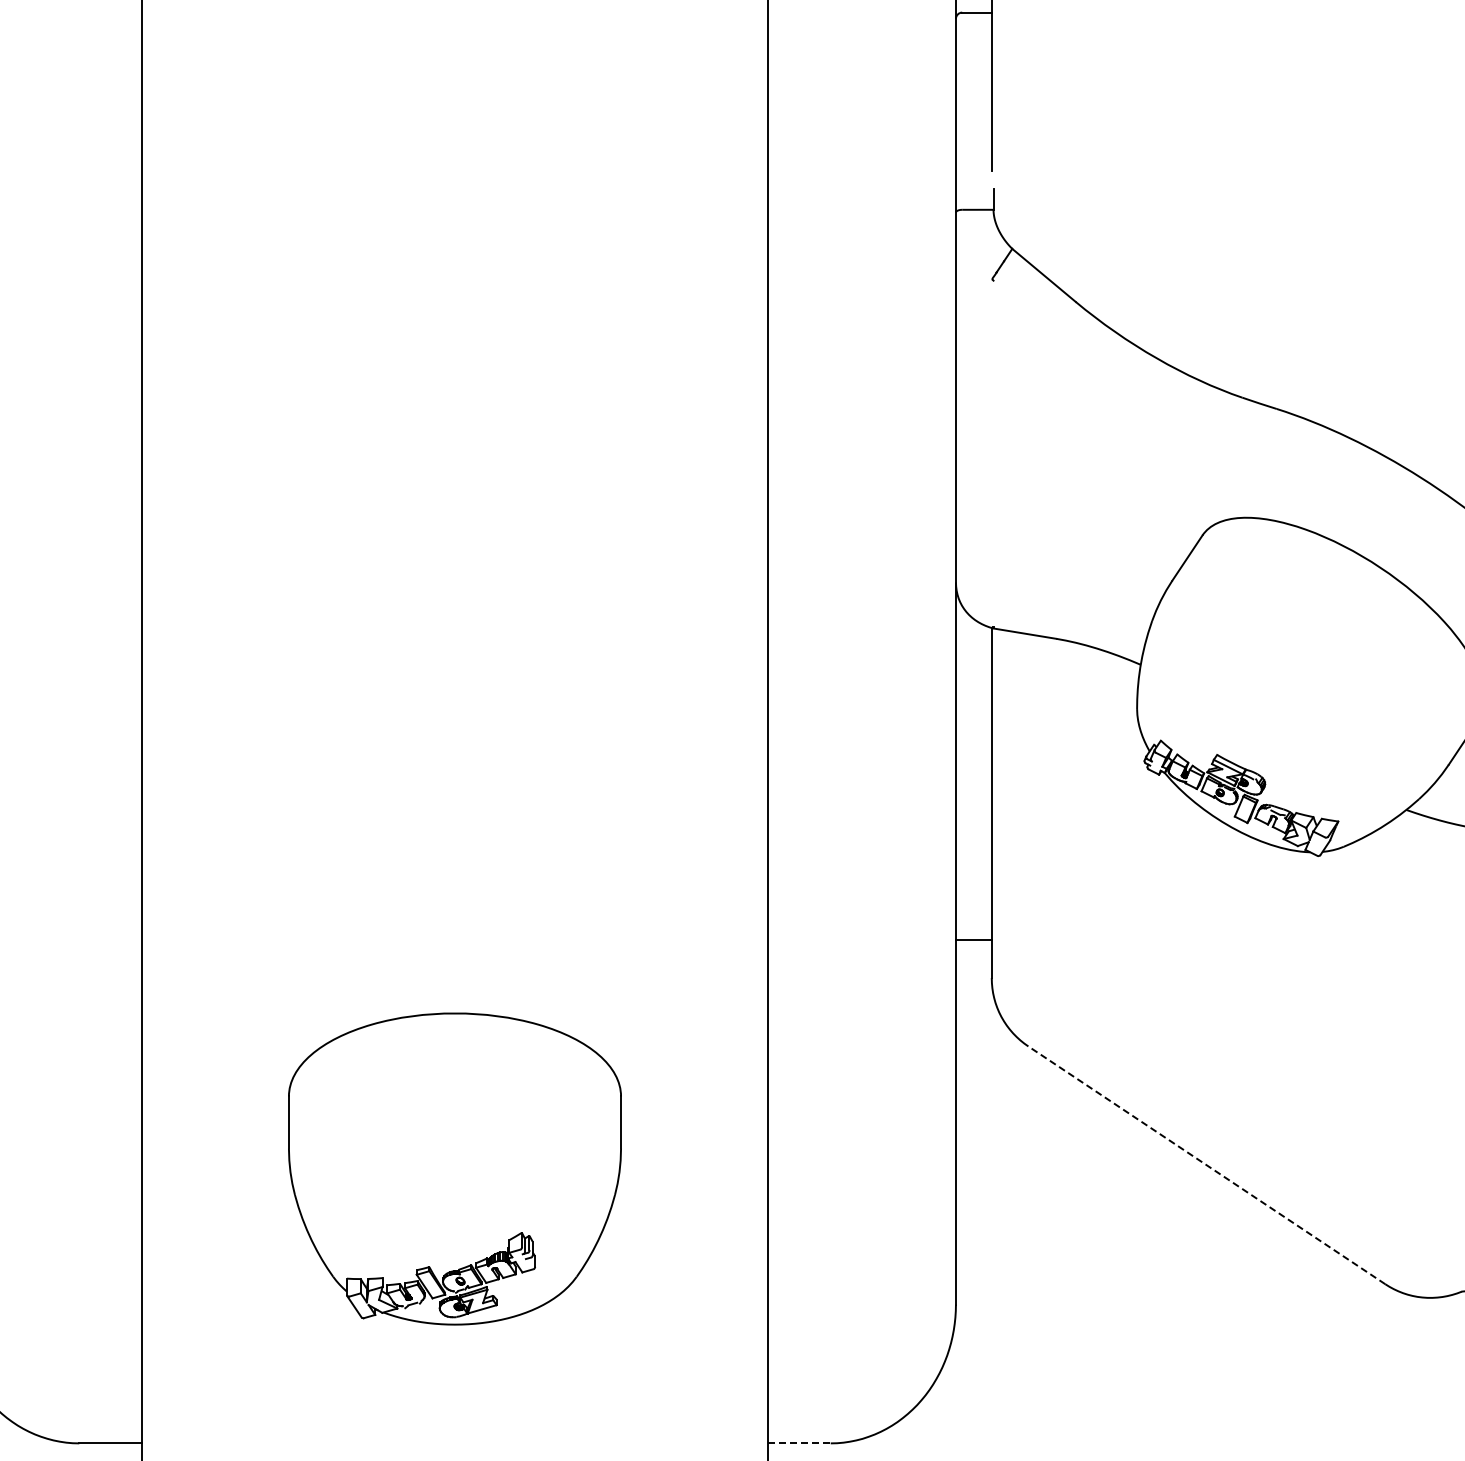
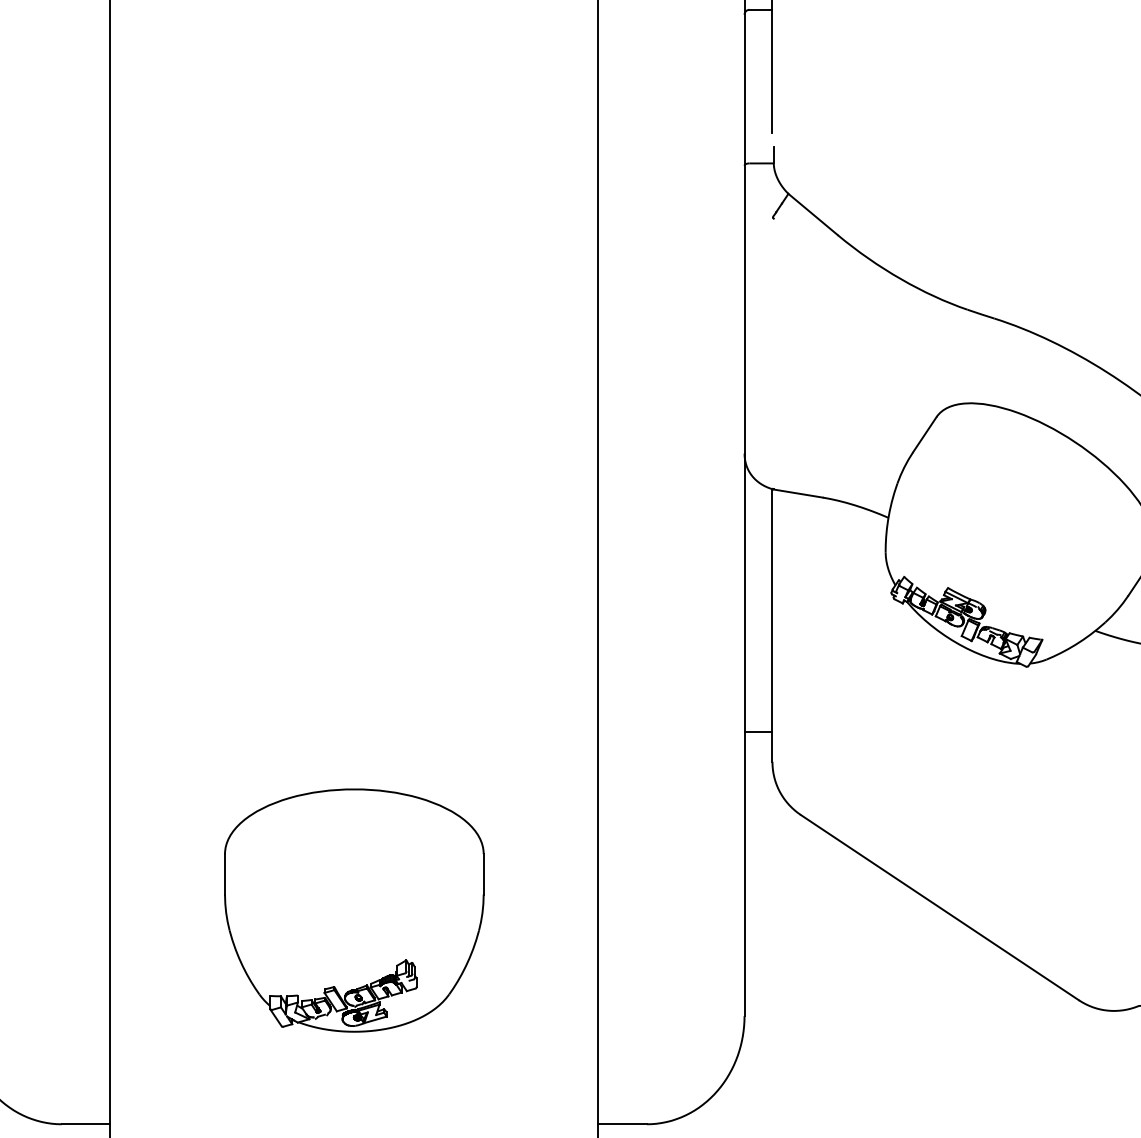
line: (1206, 1165) -> (939, 907), dashed -> solid
line: (799, 1443) -> (622, 1124), dashed -> solid

